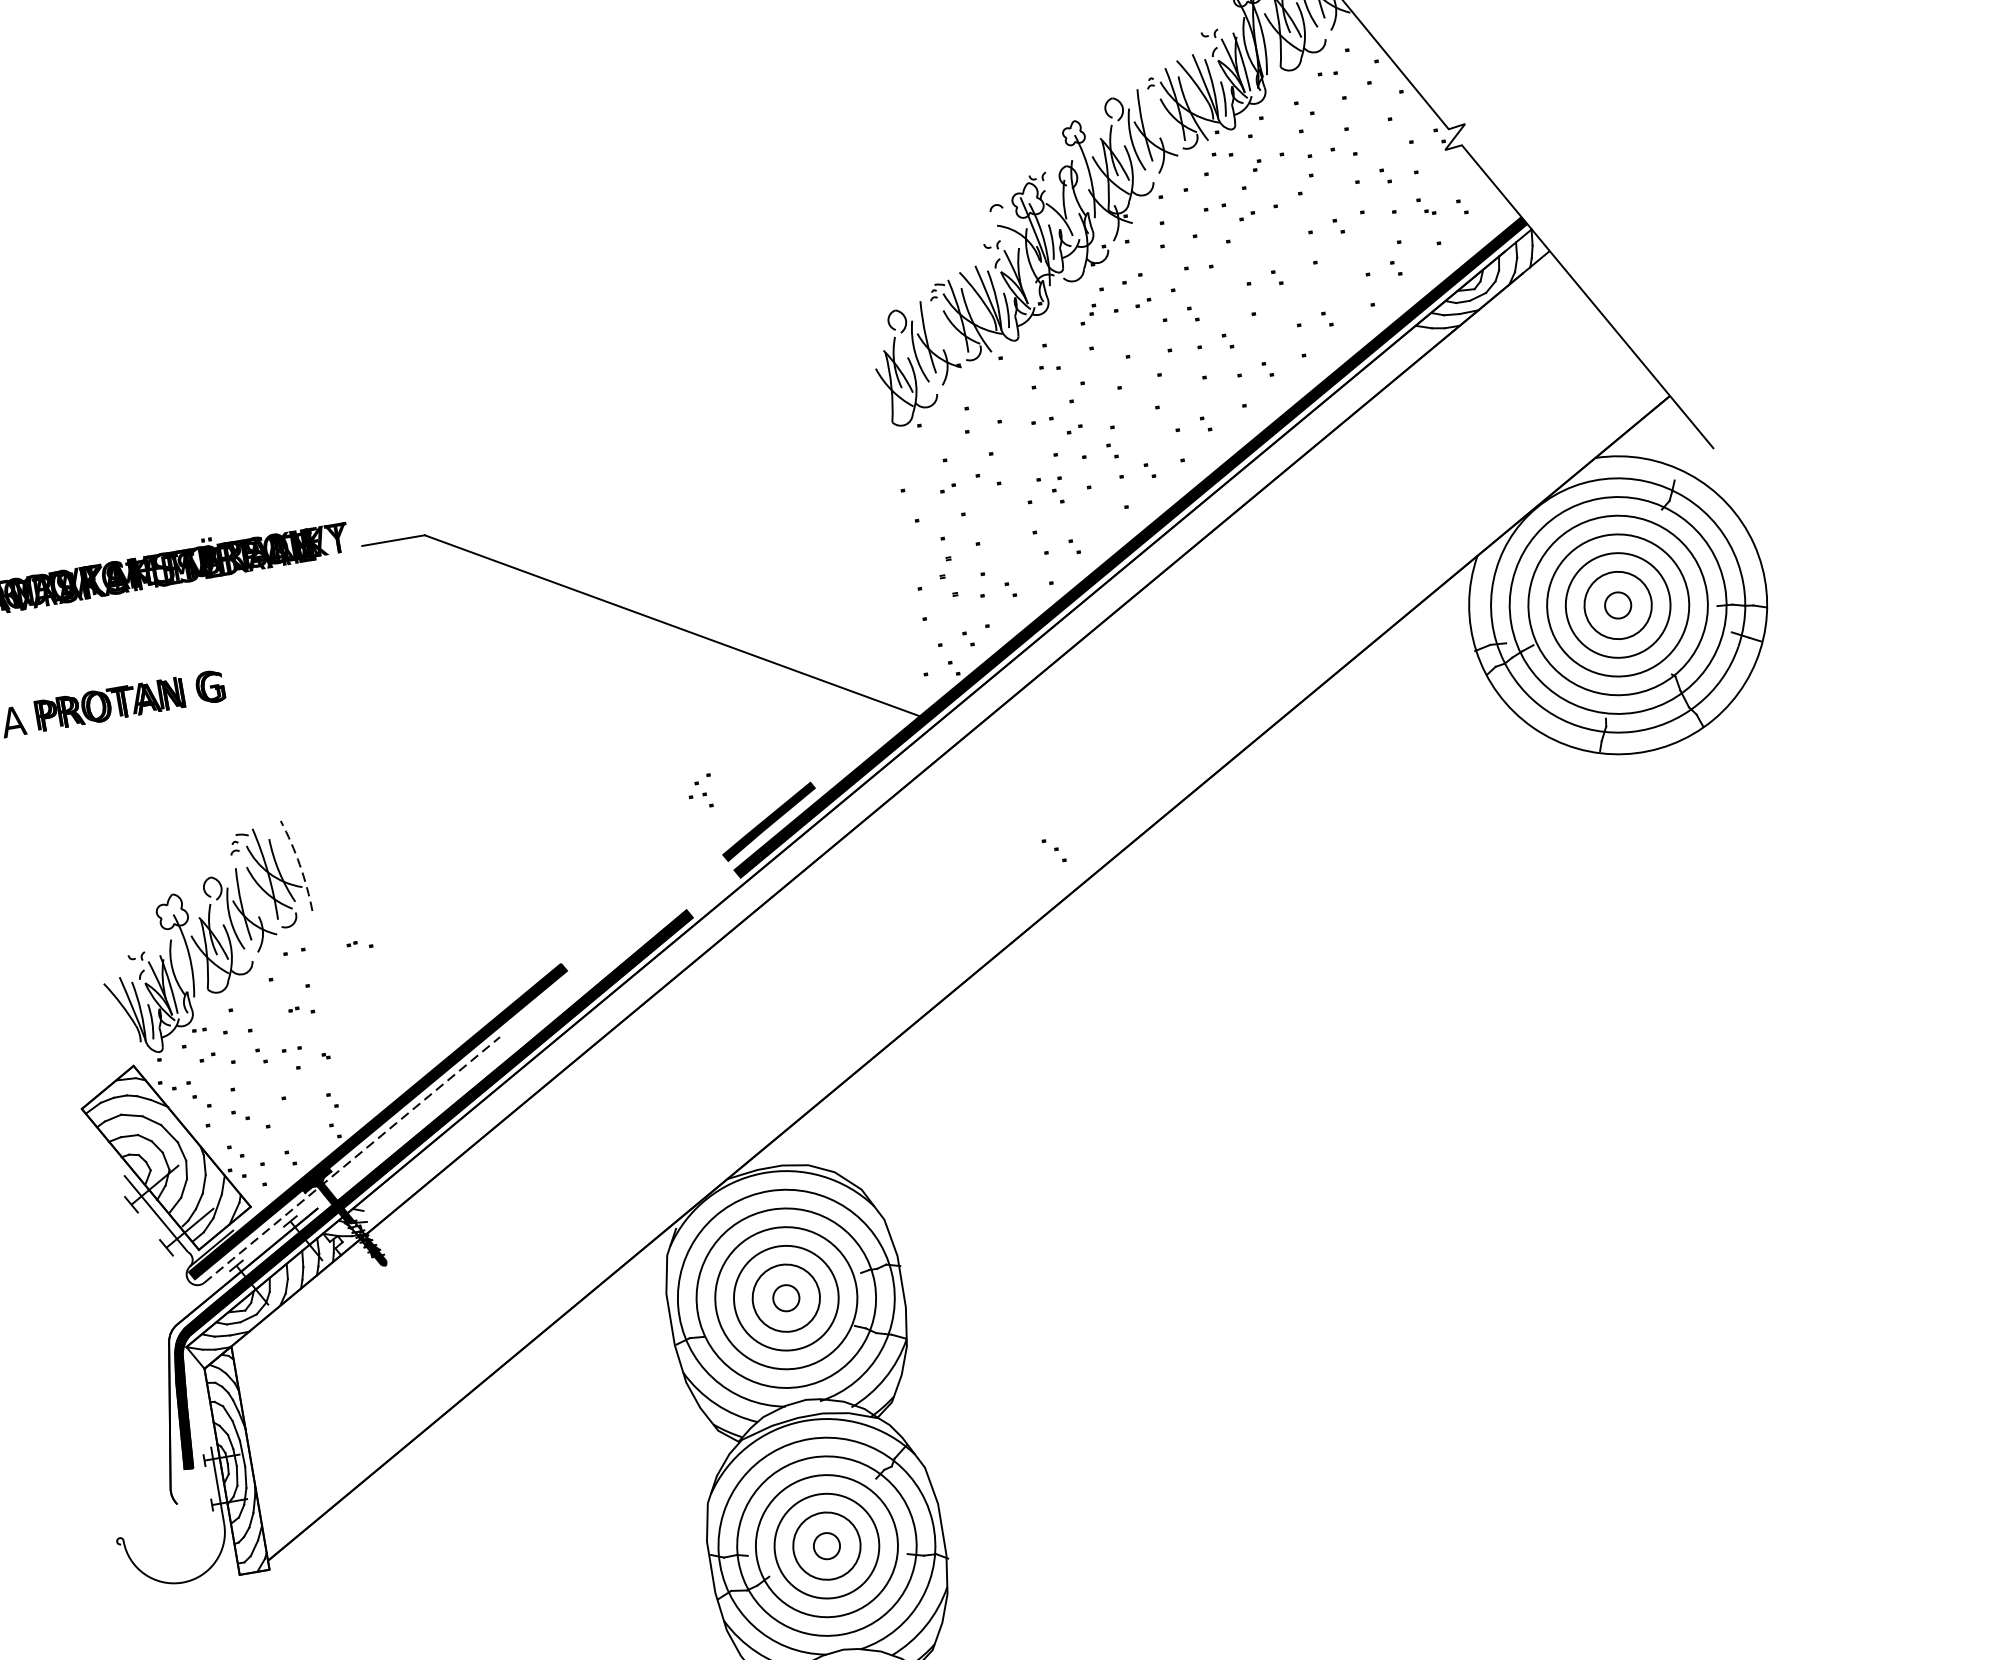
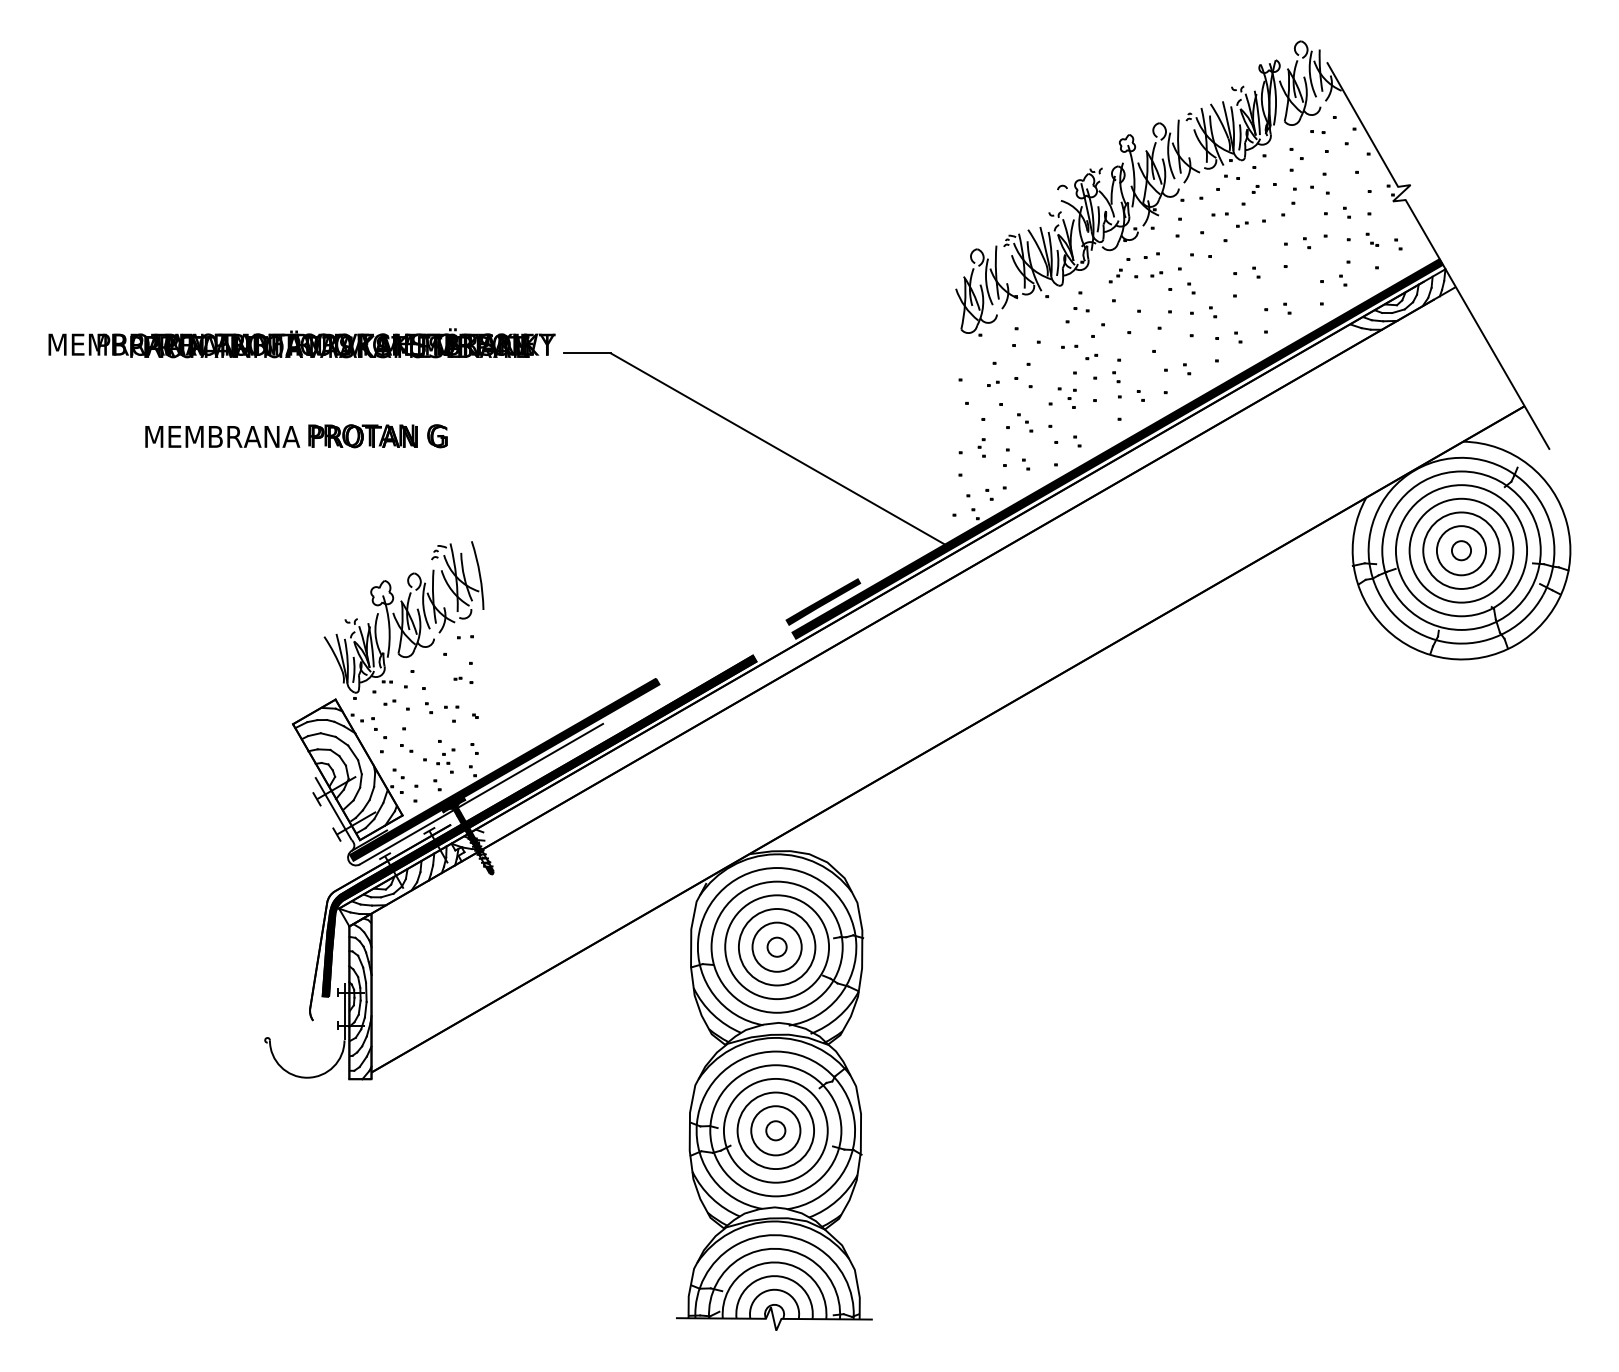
part: (946, 576) -> (981, 447), size x0.62
part: (700, 791) -> (445, 760), moved
part: (1054, 850) -> (1025, 422), moved
arc: (300, 865) -> (480, 575), dashed -> solid
part: (359, 943) -> (513, 639), removed
line: (352, 1158) -> (481, 793), dashed -> solid

